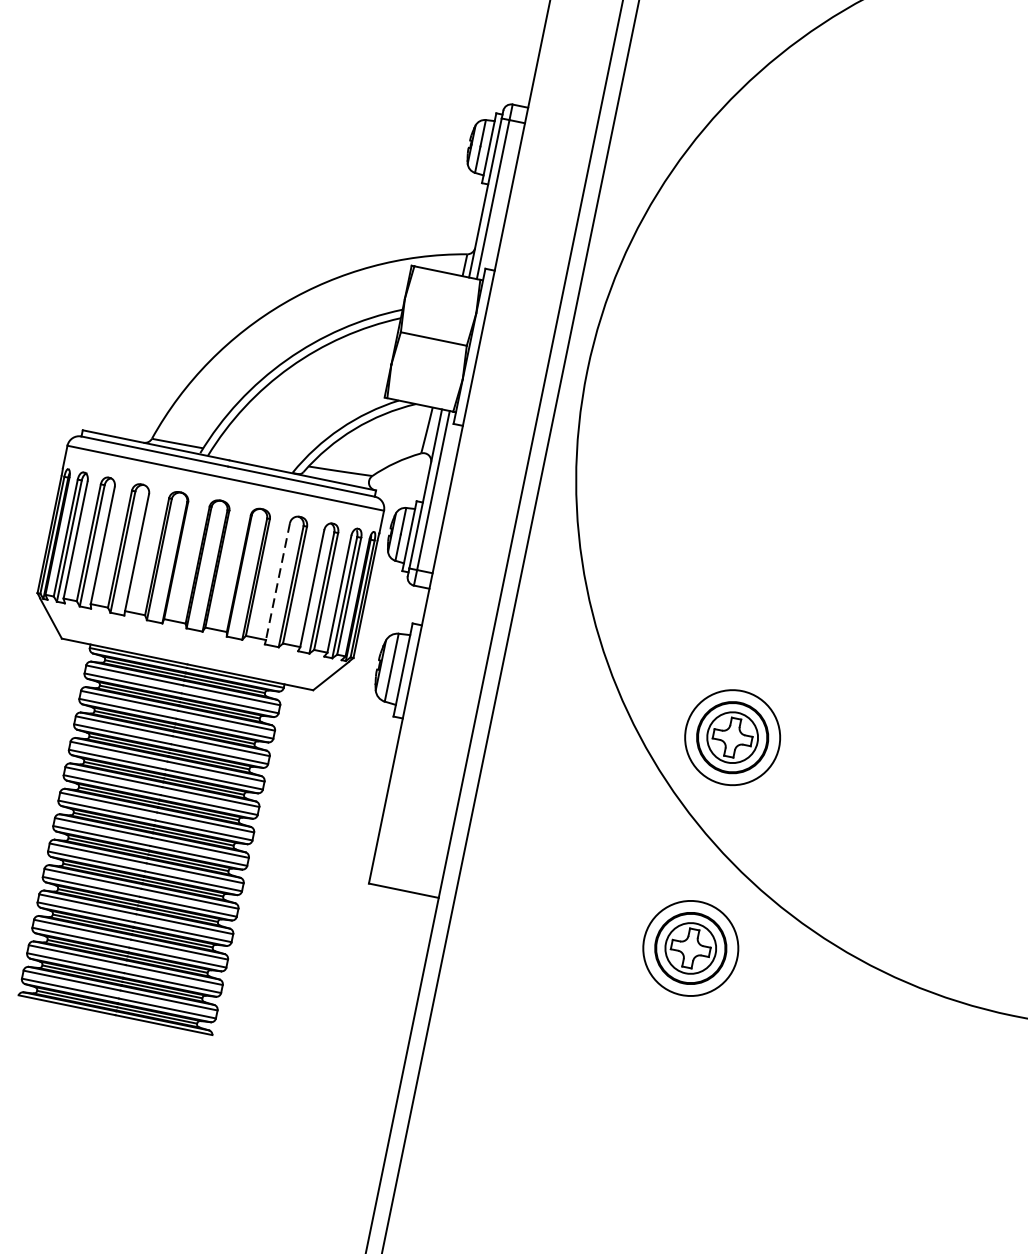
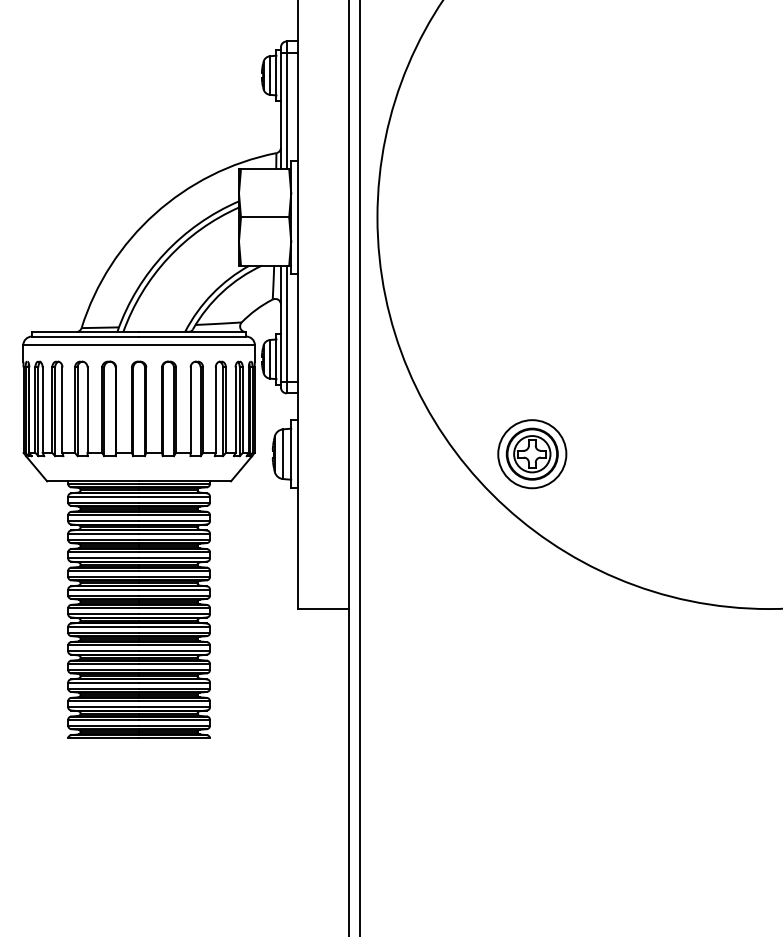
line: (277, 582) -> (190, 410), dashed -> solid
part: (690, 948) -> (533, 608), removed

